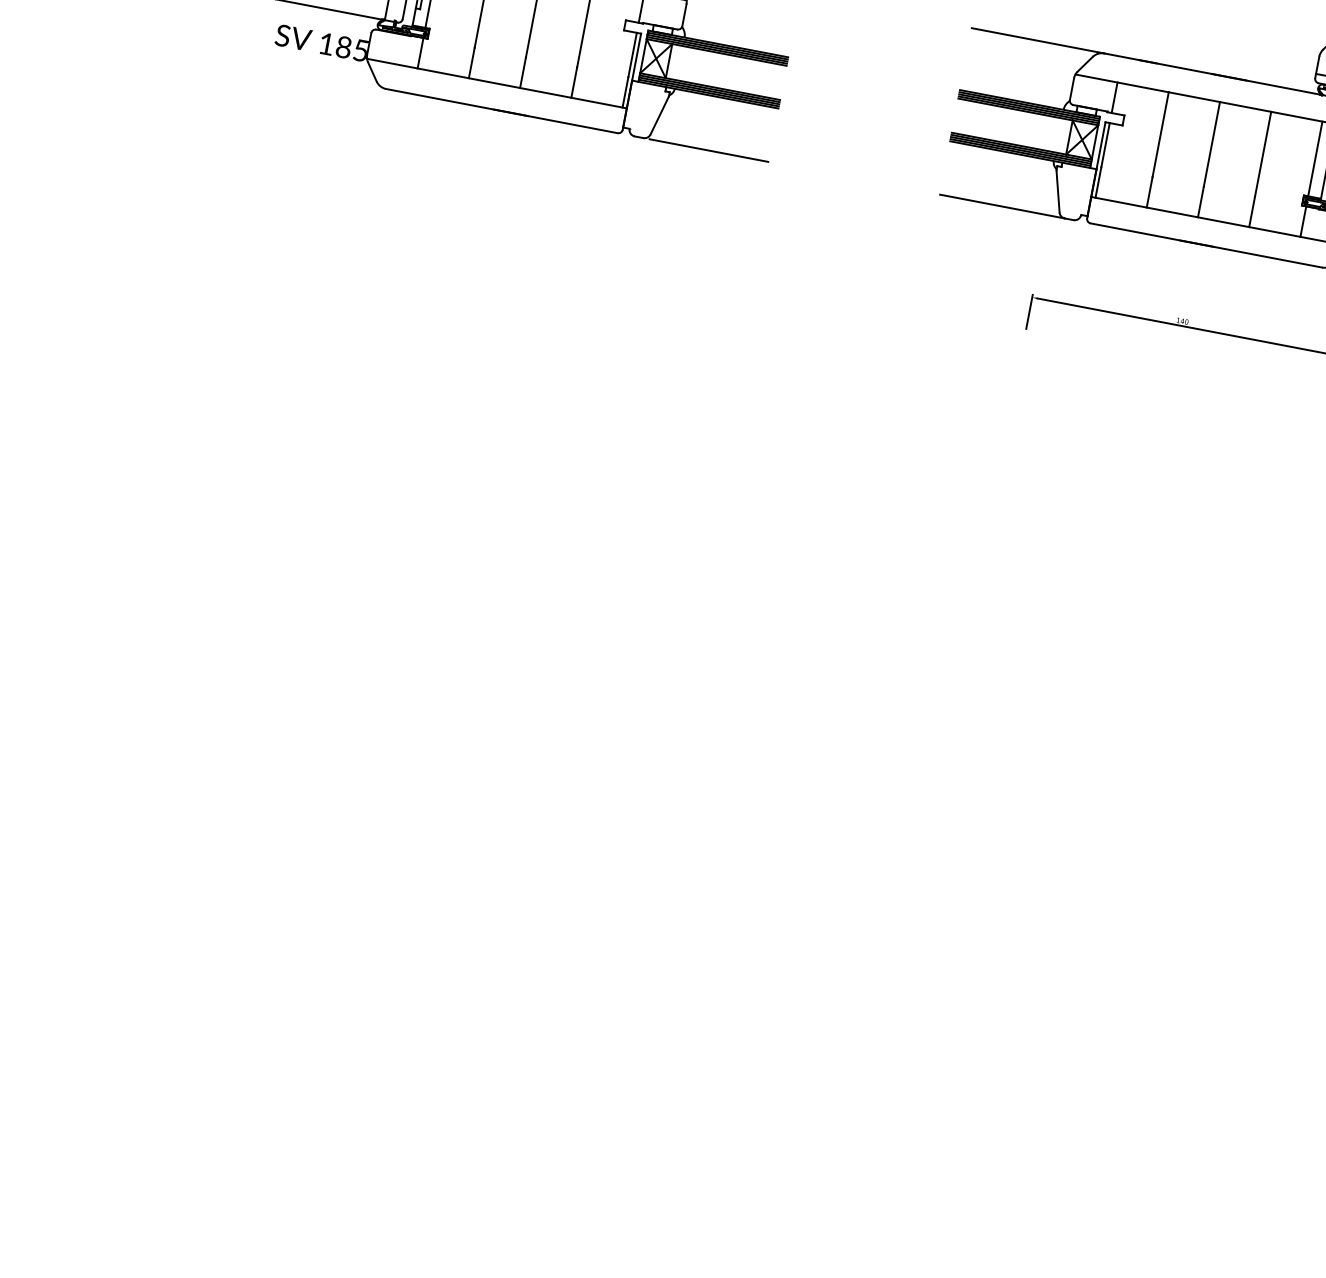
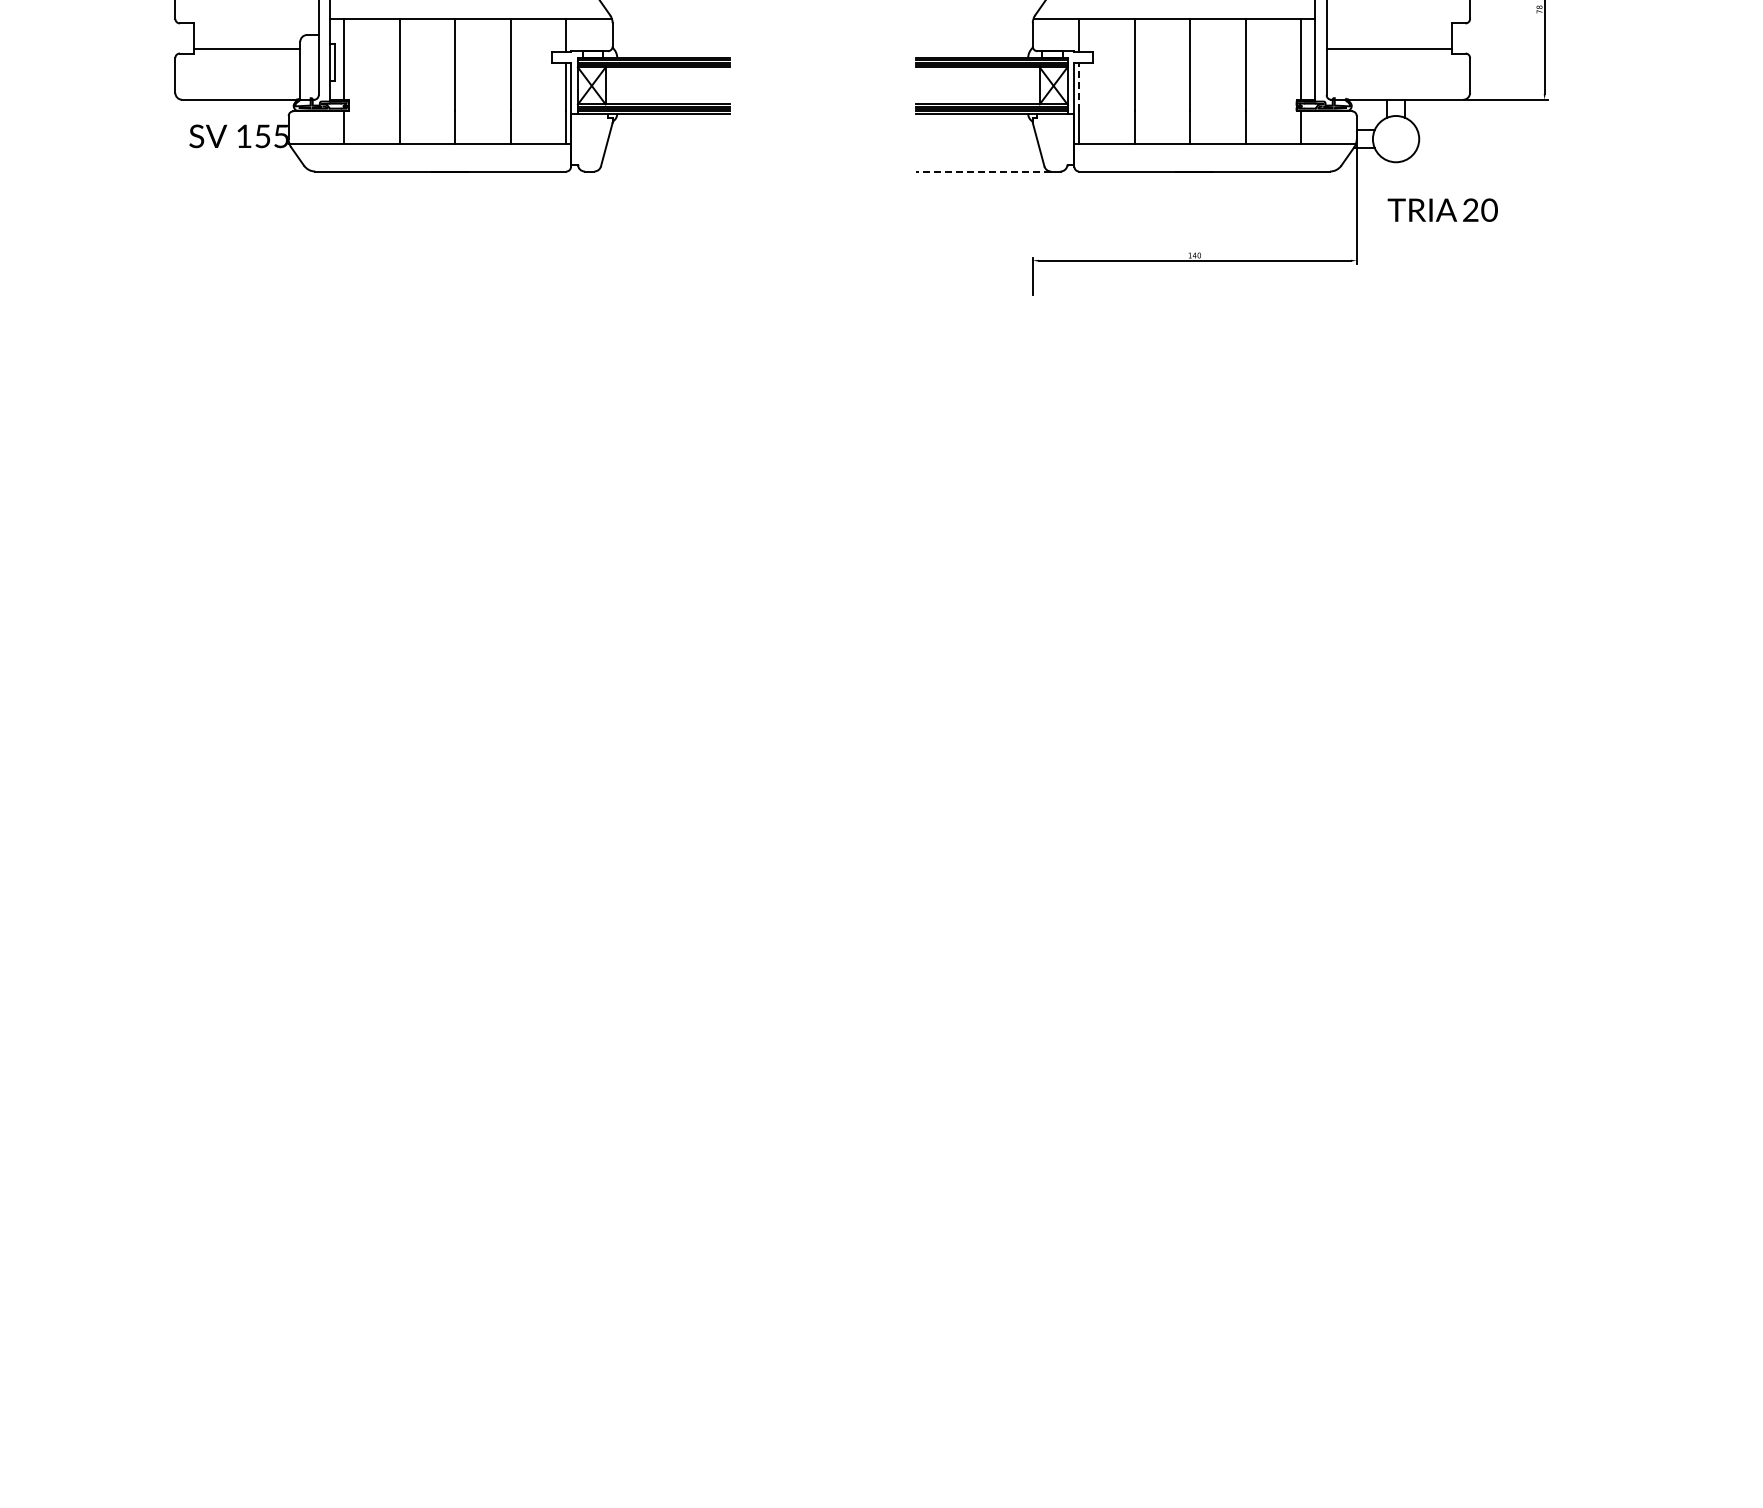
text: (343, 47) -> (262, 136), 185 -> 155
line: (1106, 145) -> (1079, 86), solid -> dashed
line: (709, 150) -> (665, 171), removed
line: (1002, 206) -> (983, 171), solid -> dashed

